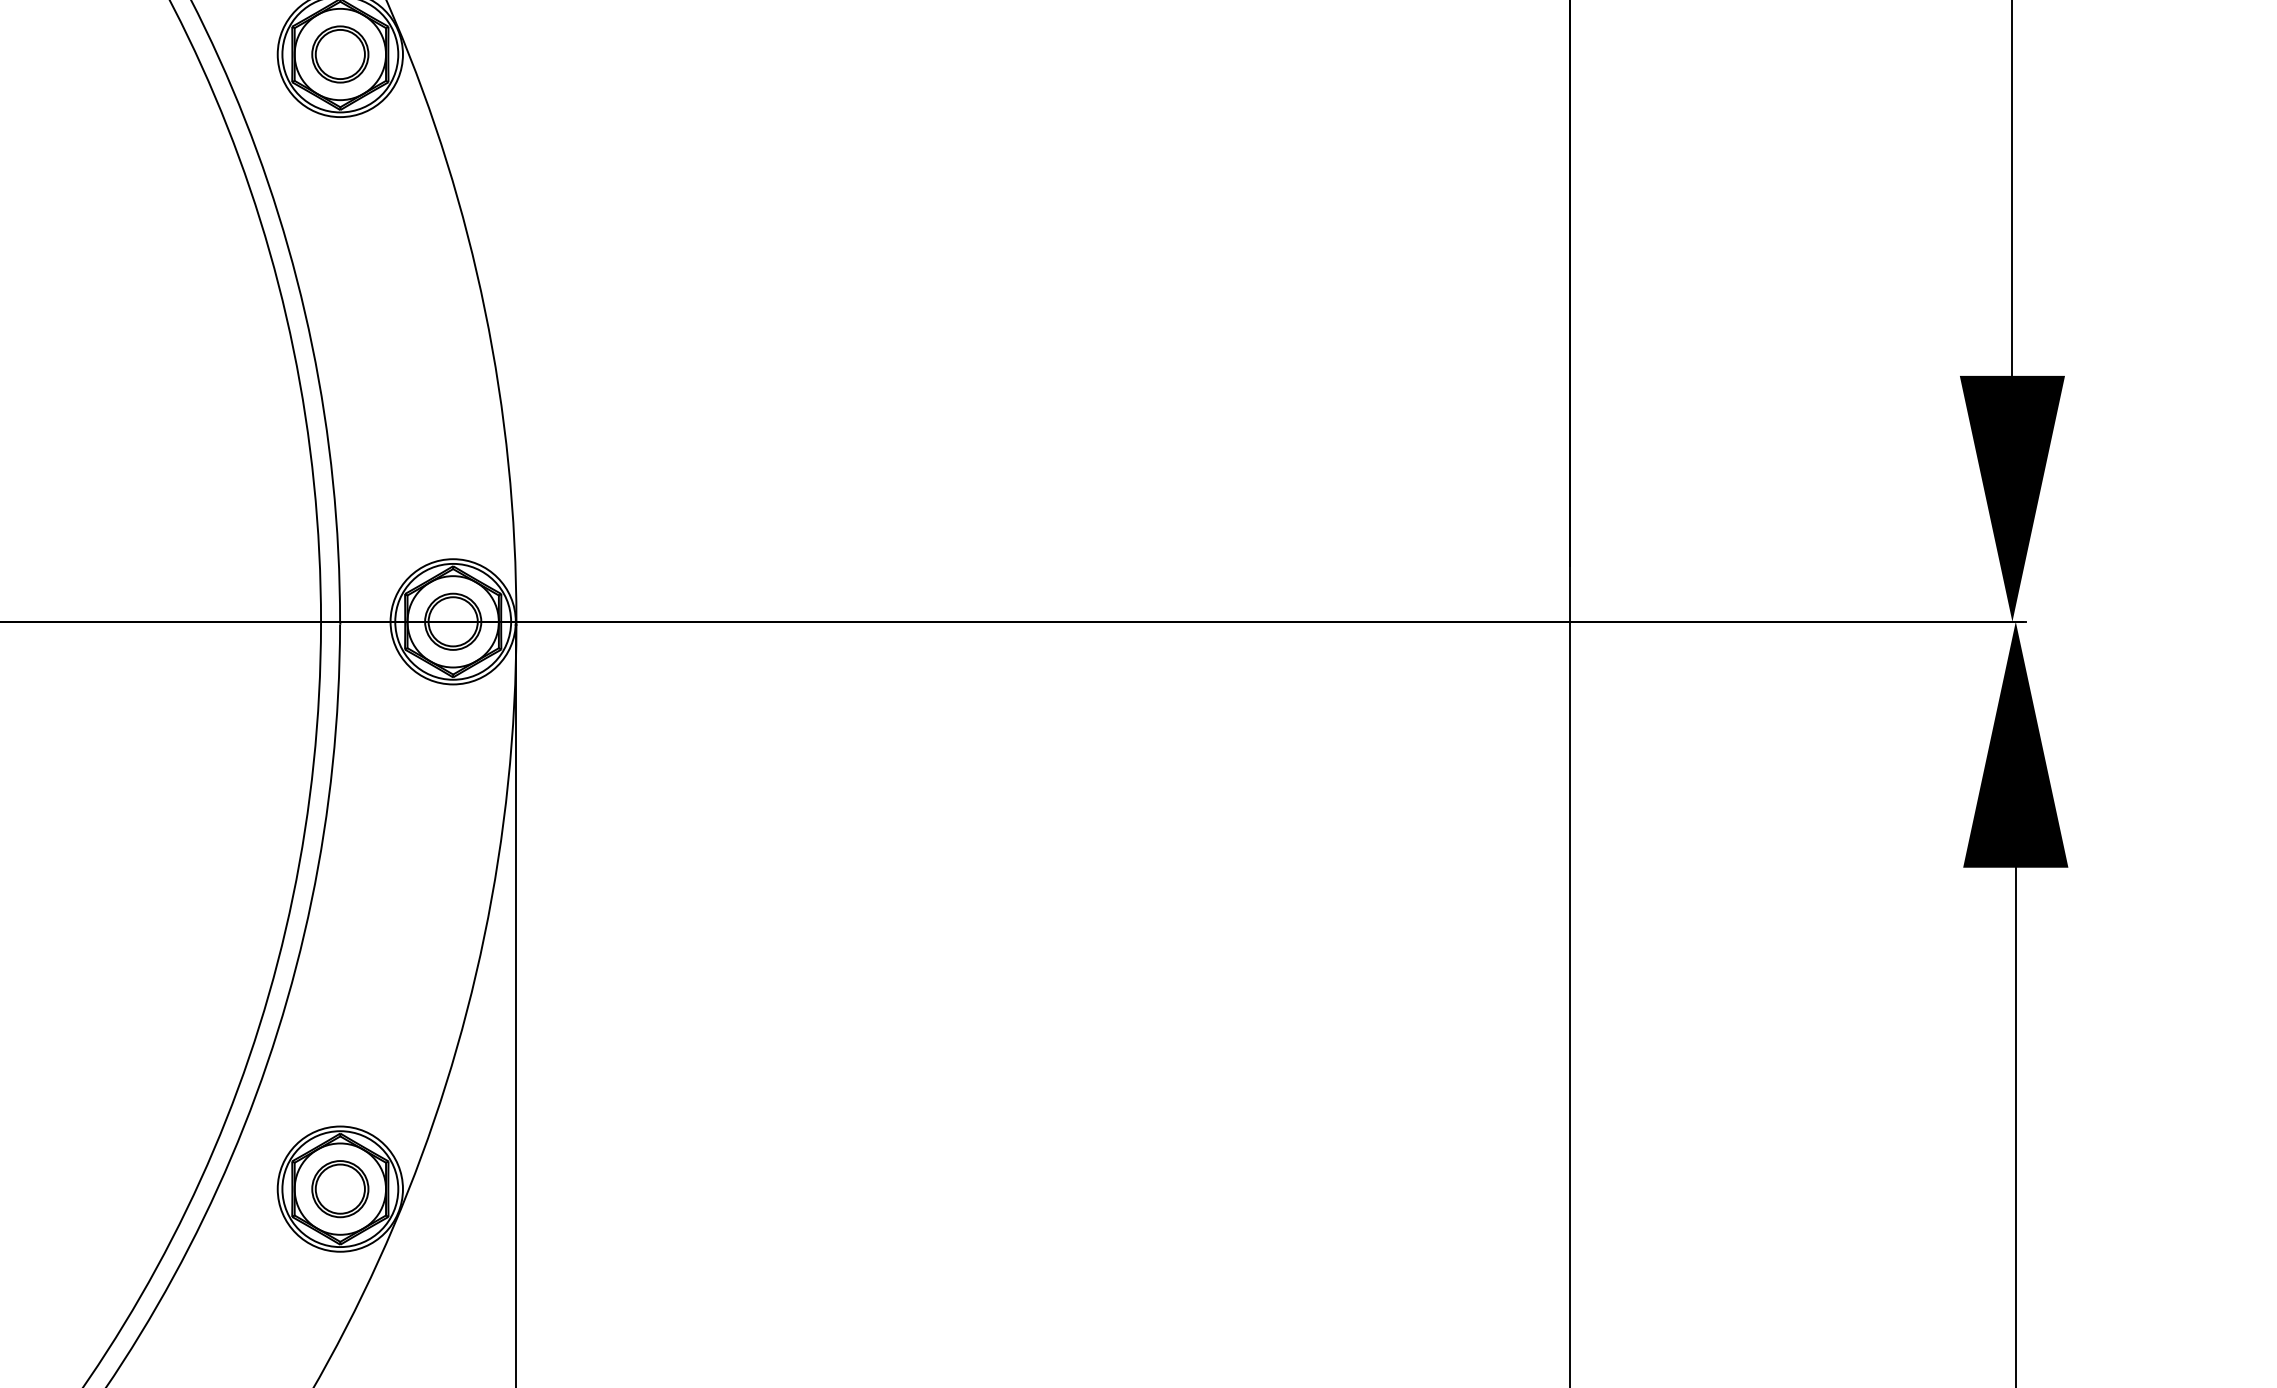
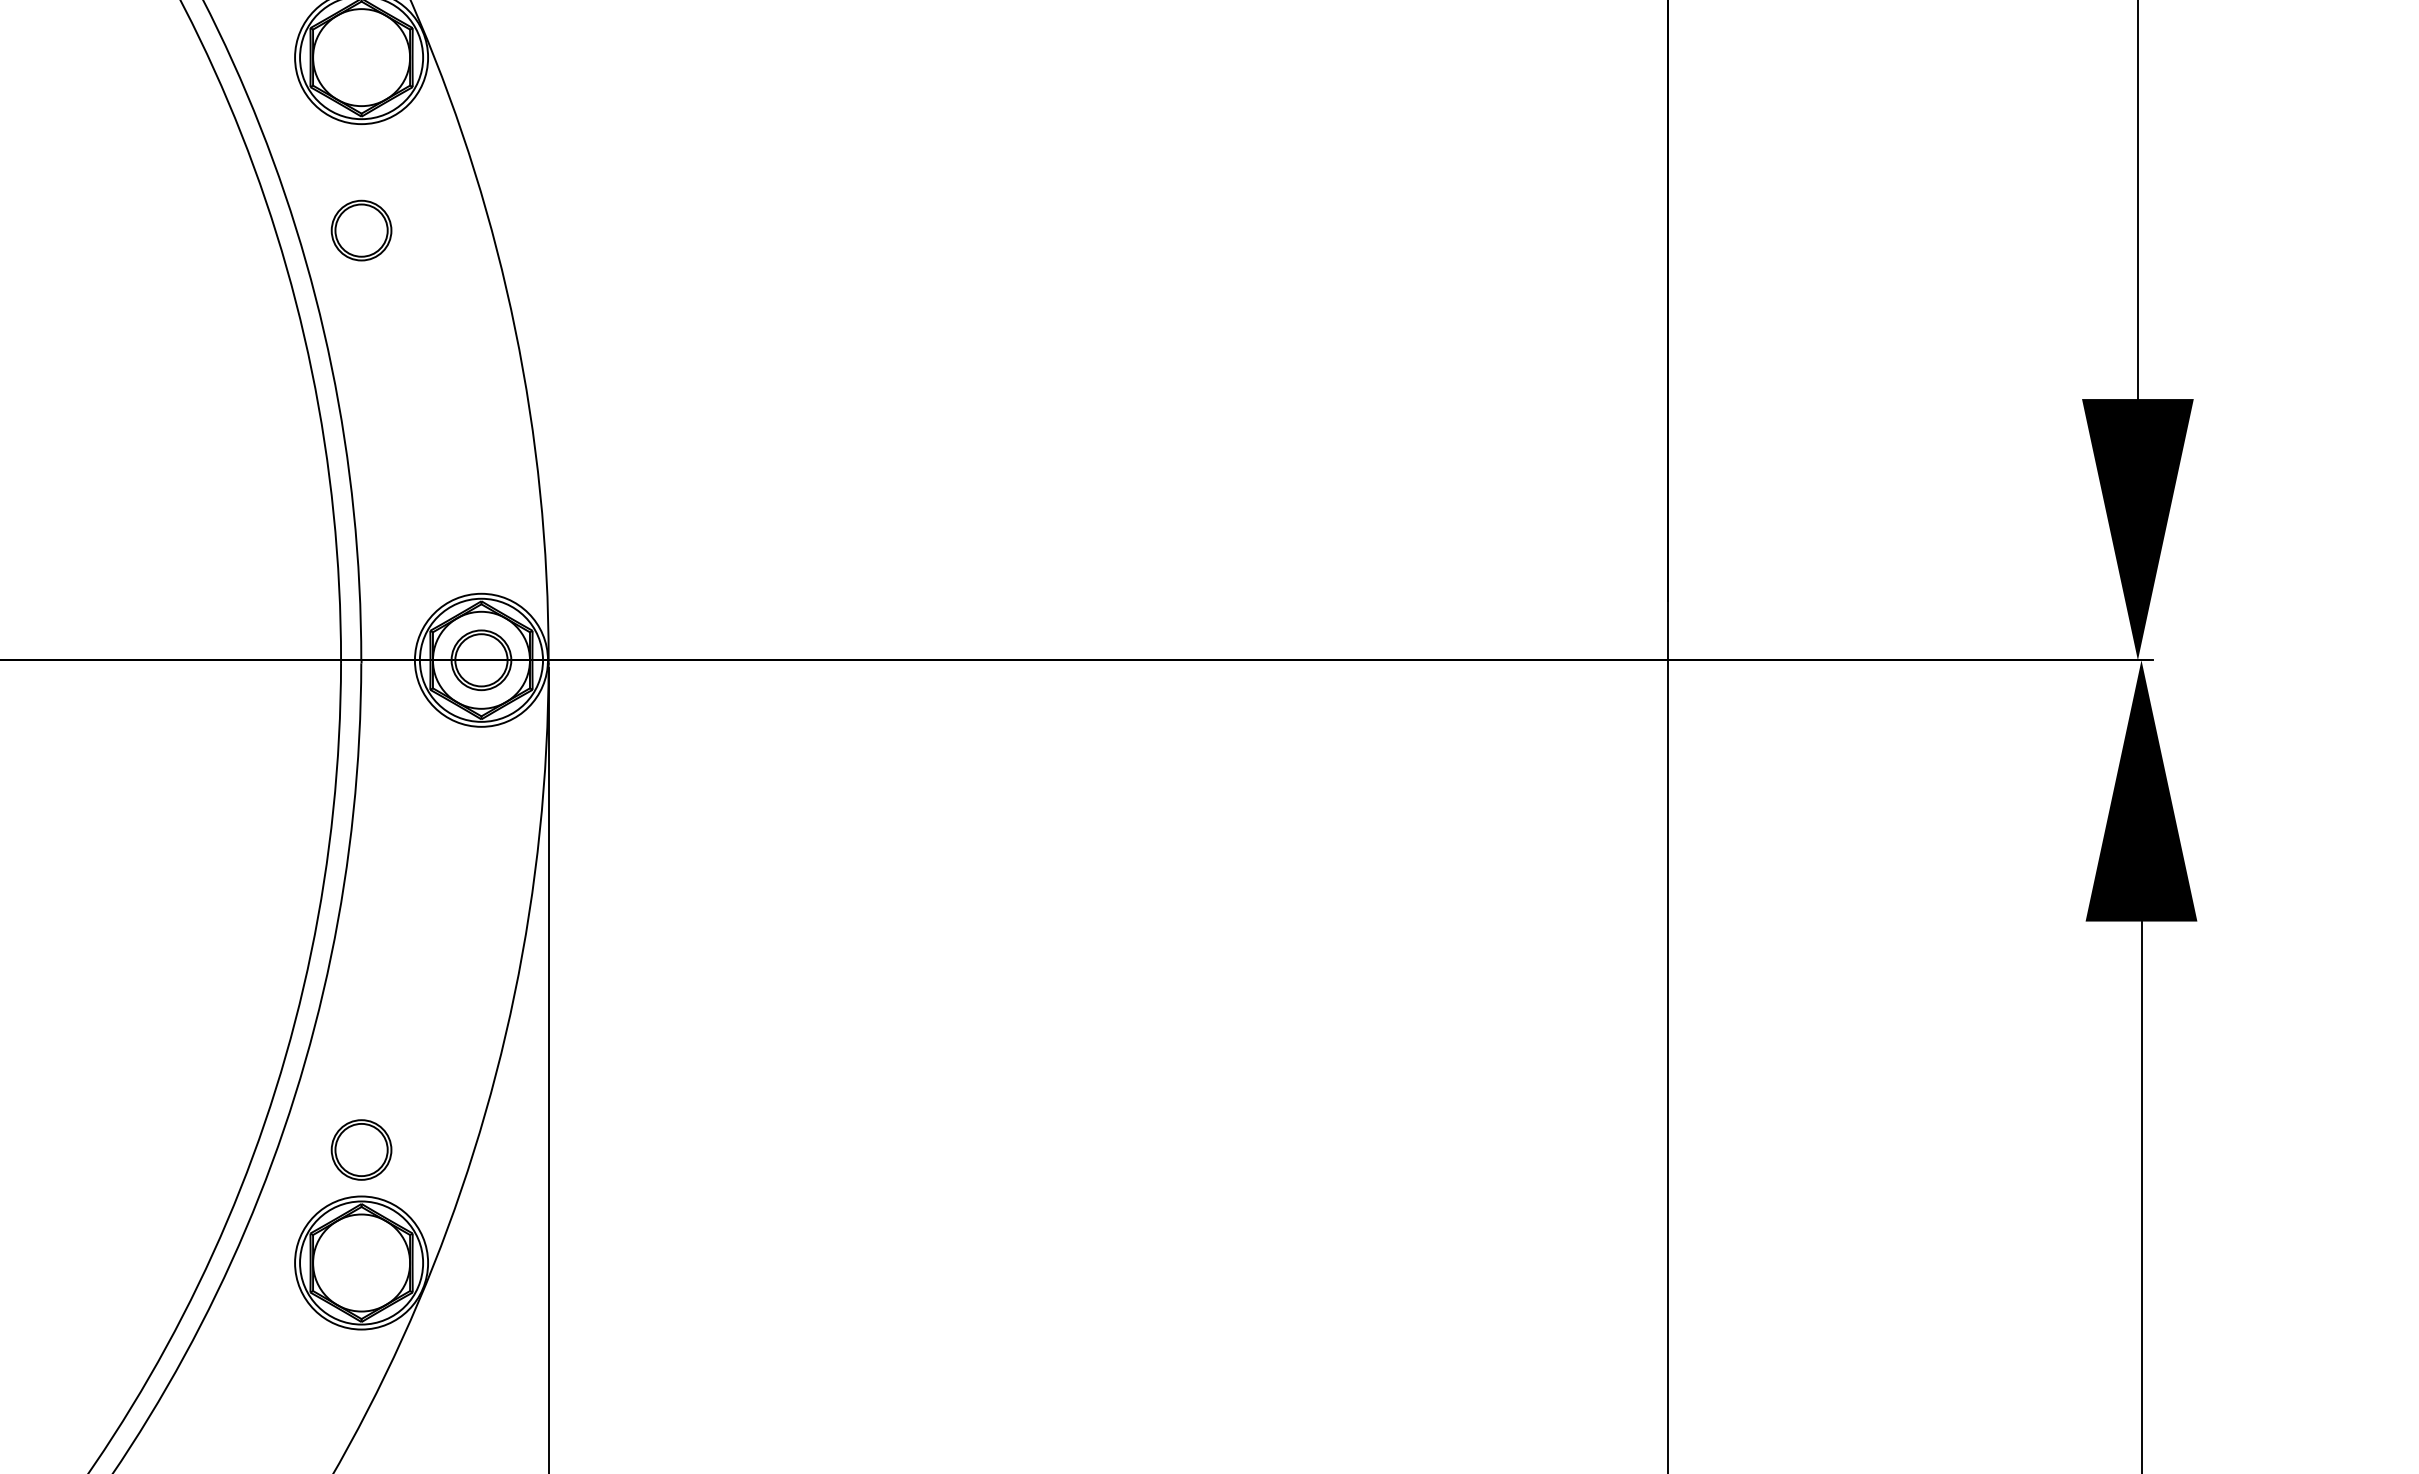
part: (340, 54) -> (361, 230), moved
part: (340, 1188) -> (361, 1149), moved

